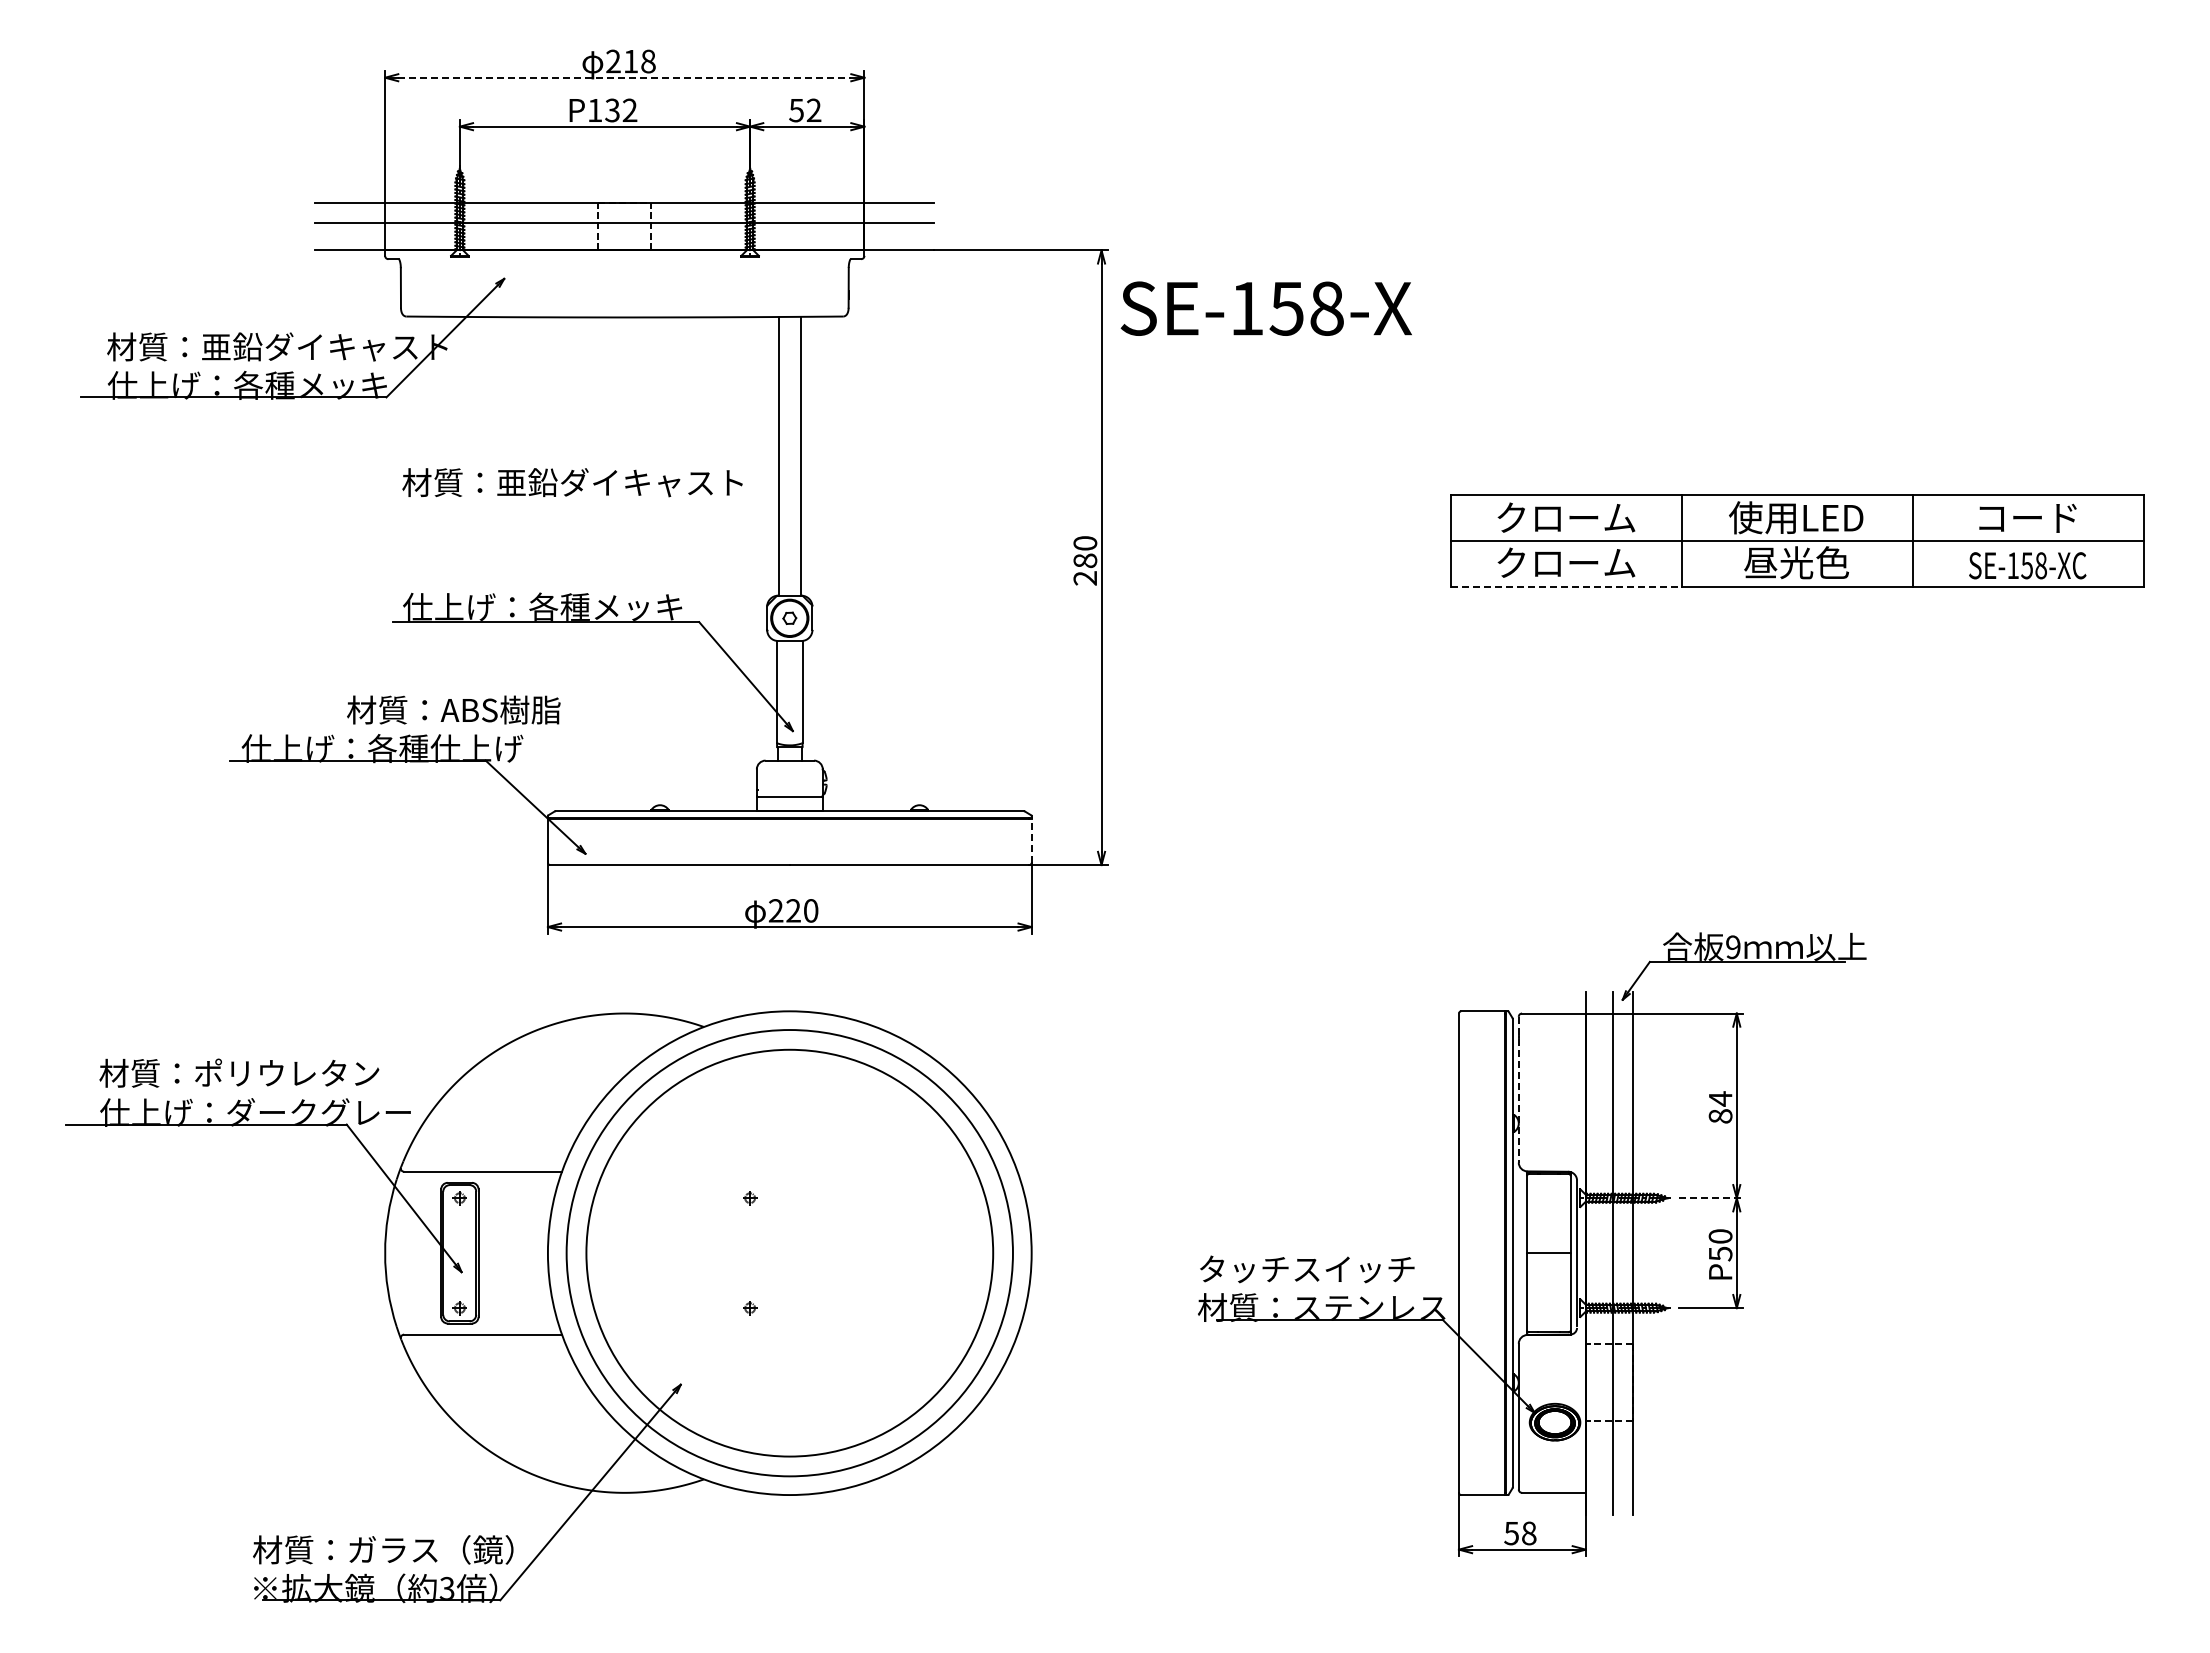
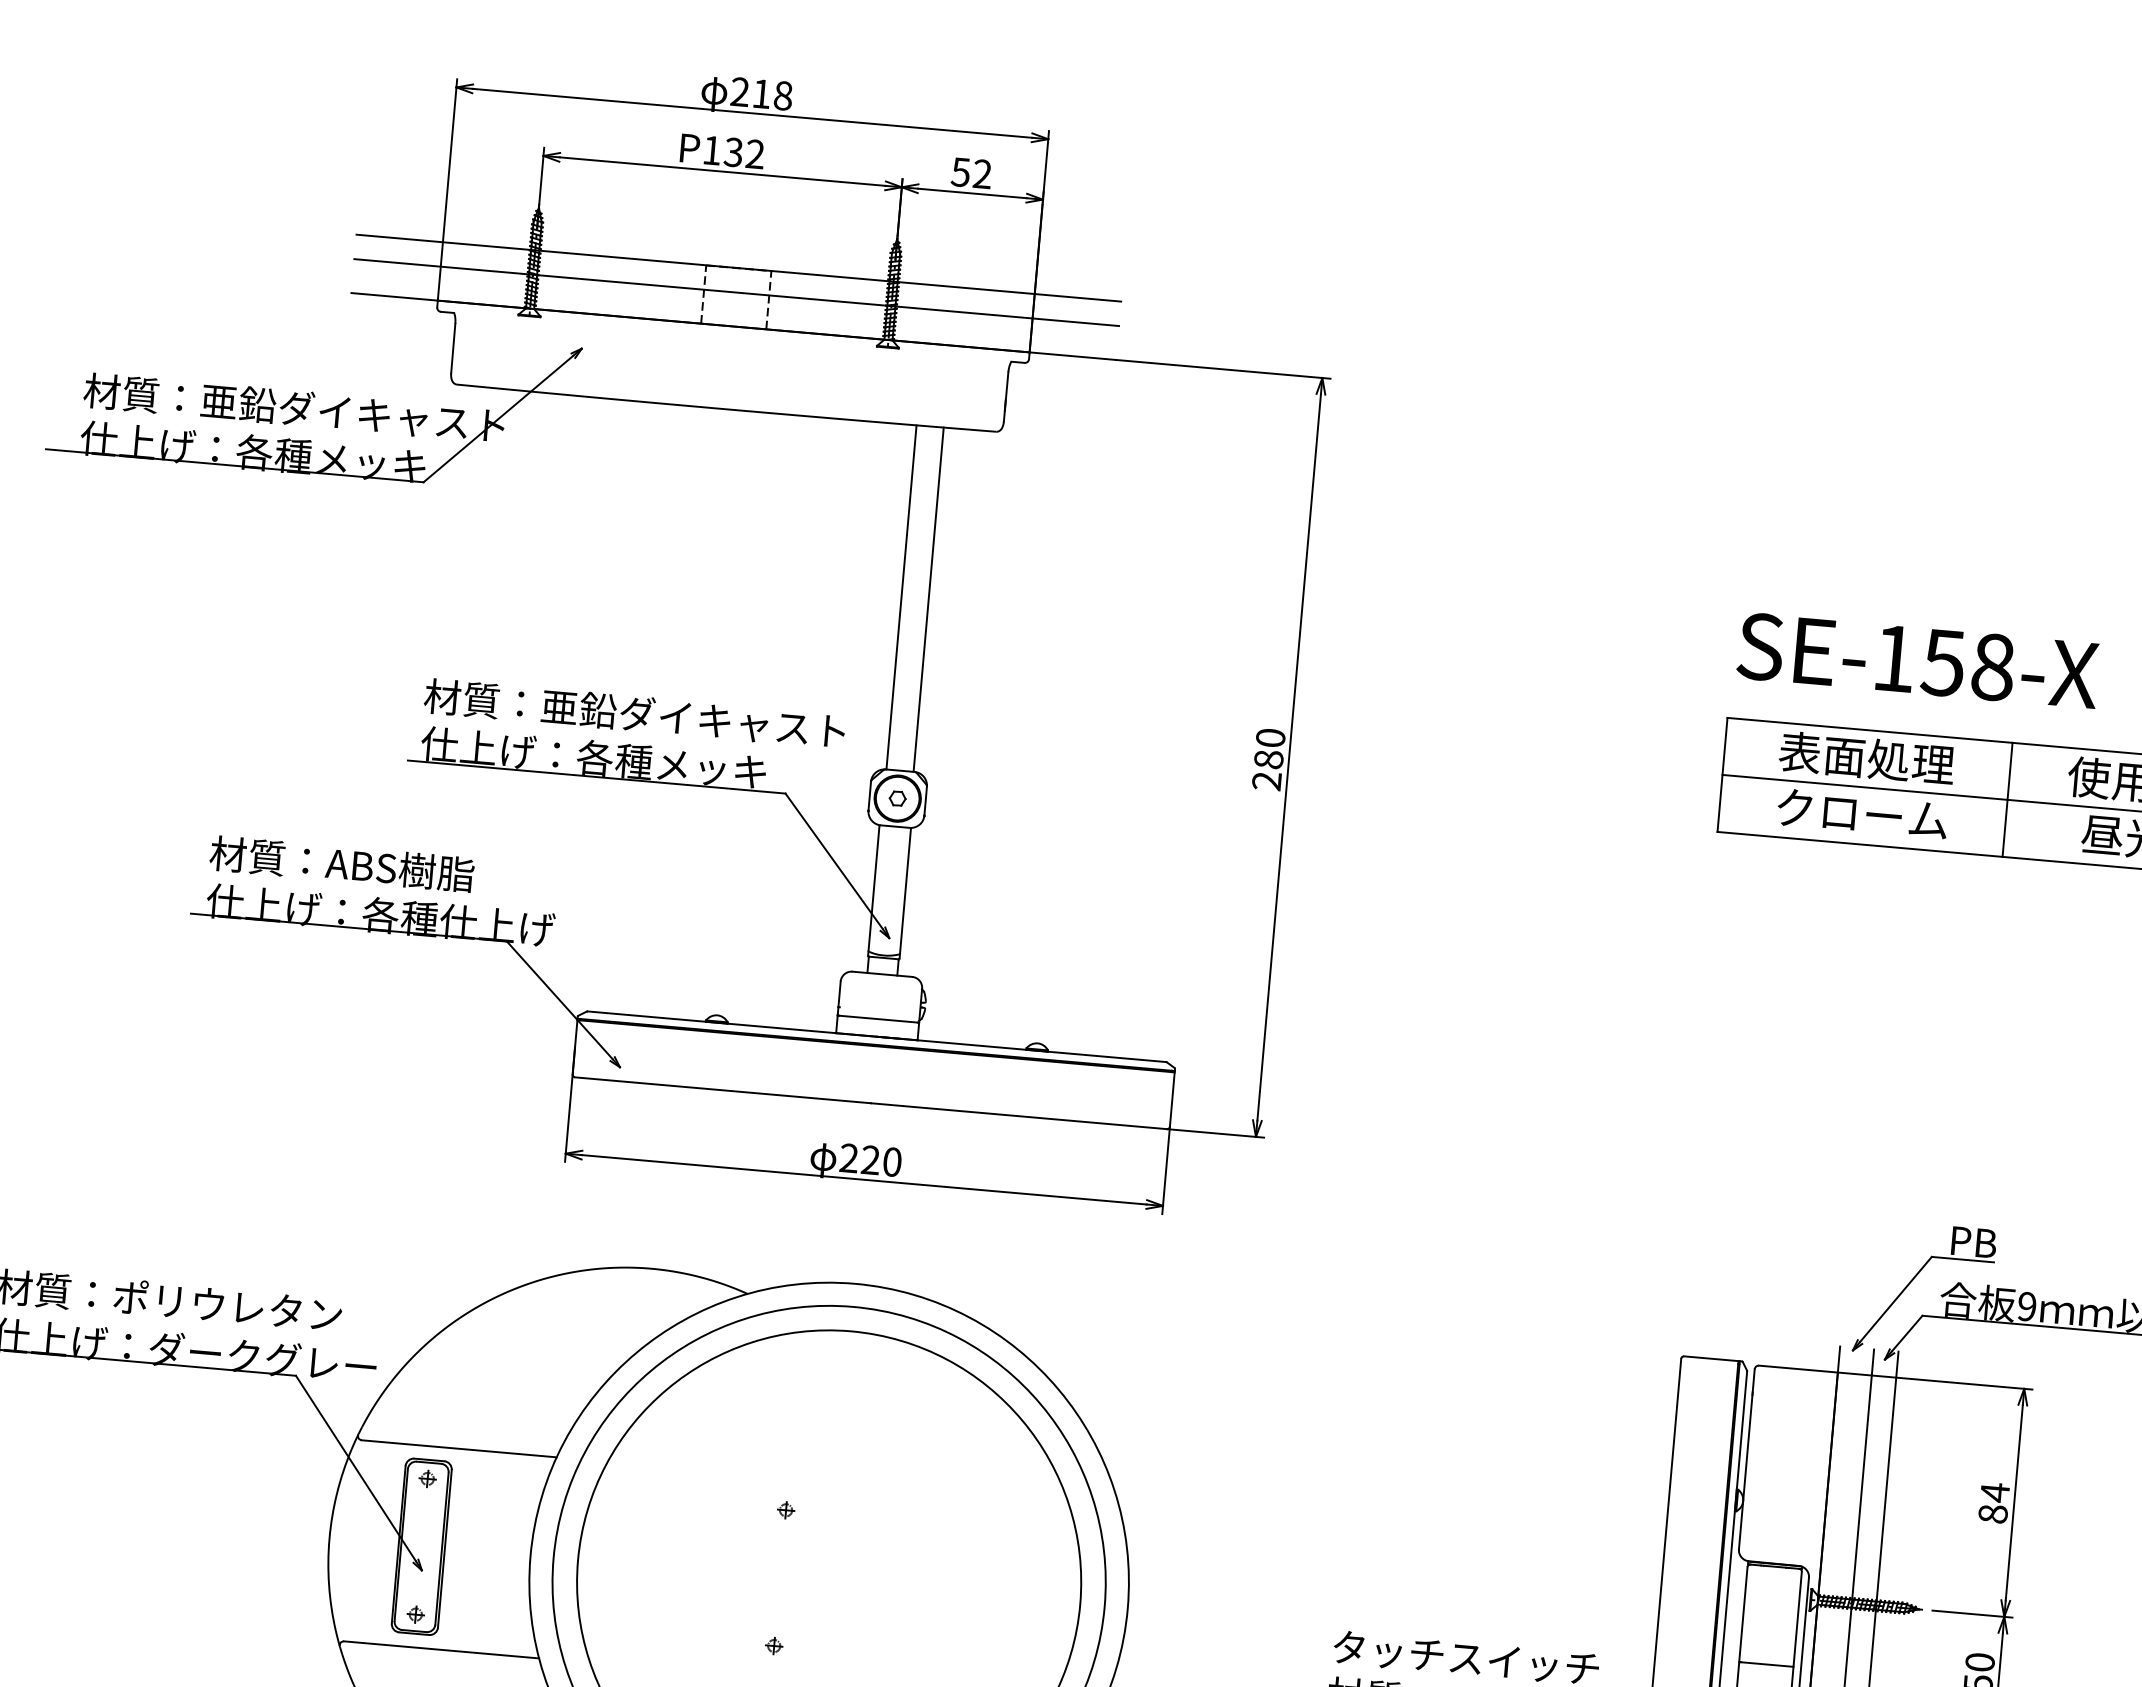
line: (625, 77) -> (753, 113), dashed -> solid
text: (1265, 308) -> (1917, 660), moved
text: (572, 482) -> (634, 713), moved
text: (1565, 517) -> (1866, 757), クローム -> 表面処理
line: (1567, 587) -> (1861, 844), dashed -> solid
text: (453, 709) -> (341, 863), moved
line: (1031, 840) -> (1172, 1099), dashed -> solid
part: (1639, 935) -> (1912, 1282), added
line: (1518, 1089) -> (1746, 1459), dashed -> solid
line: (1711, 1198) -> (1973, 1614), dashed -> solid

